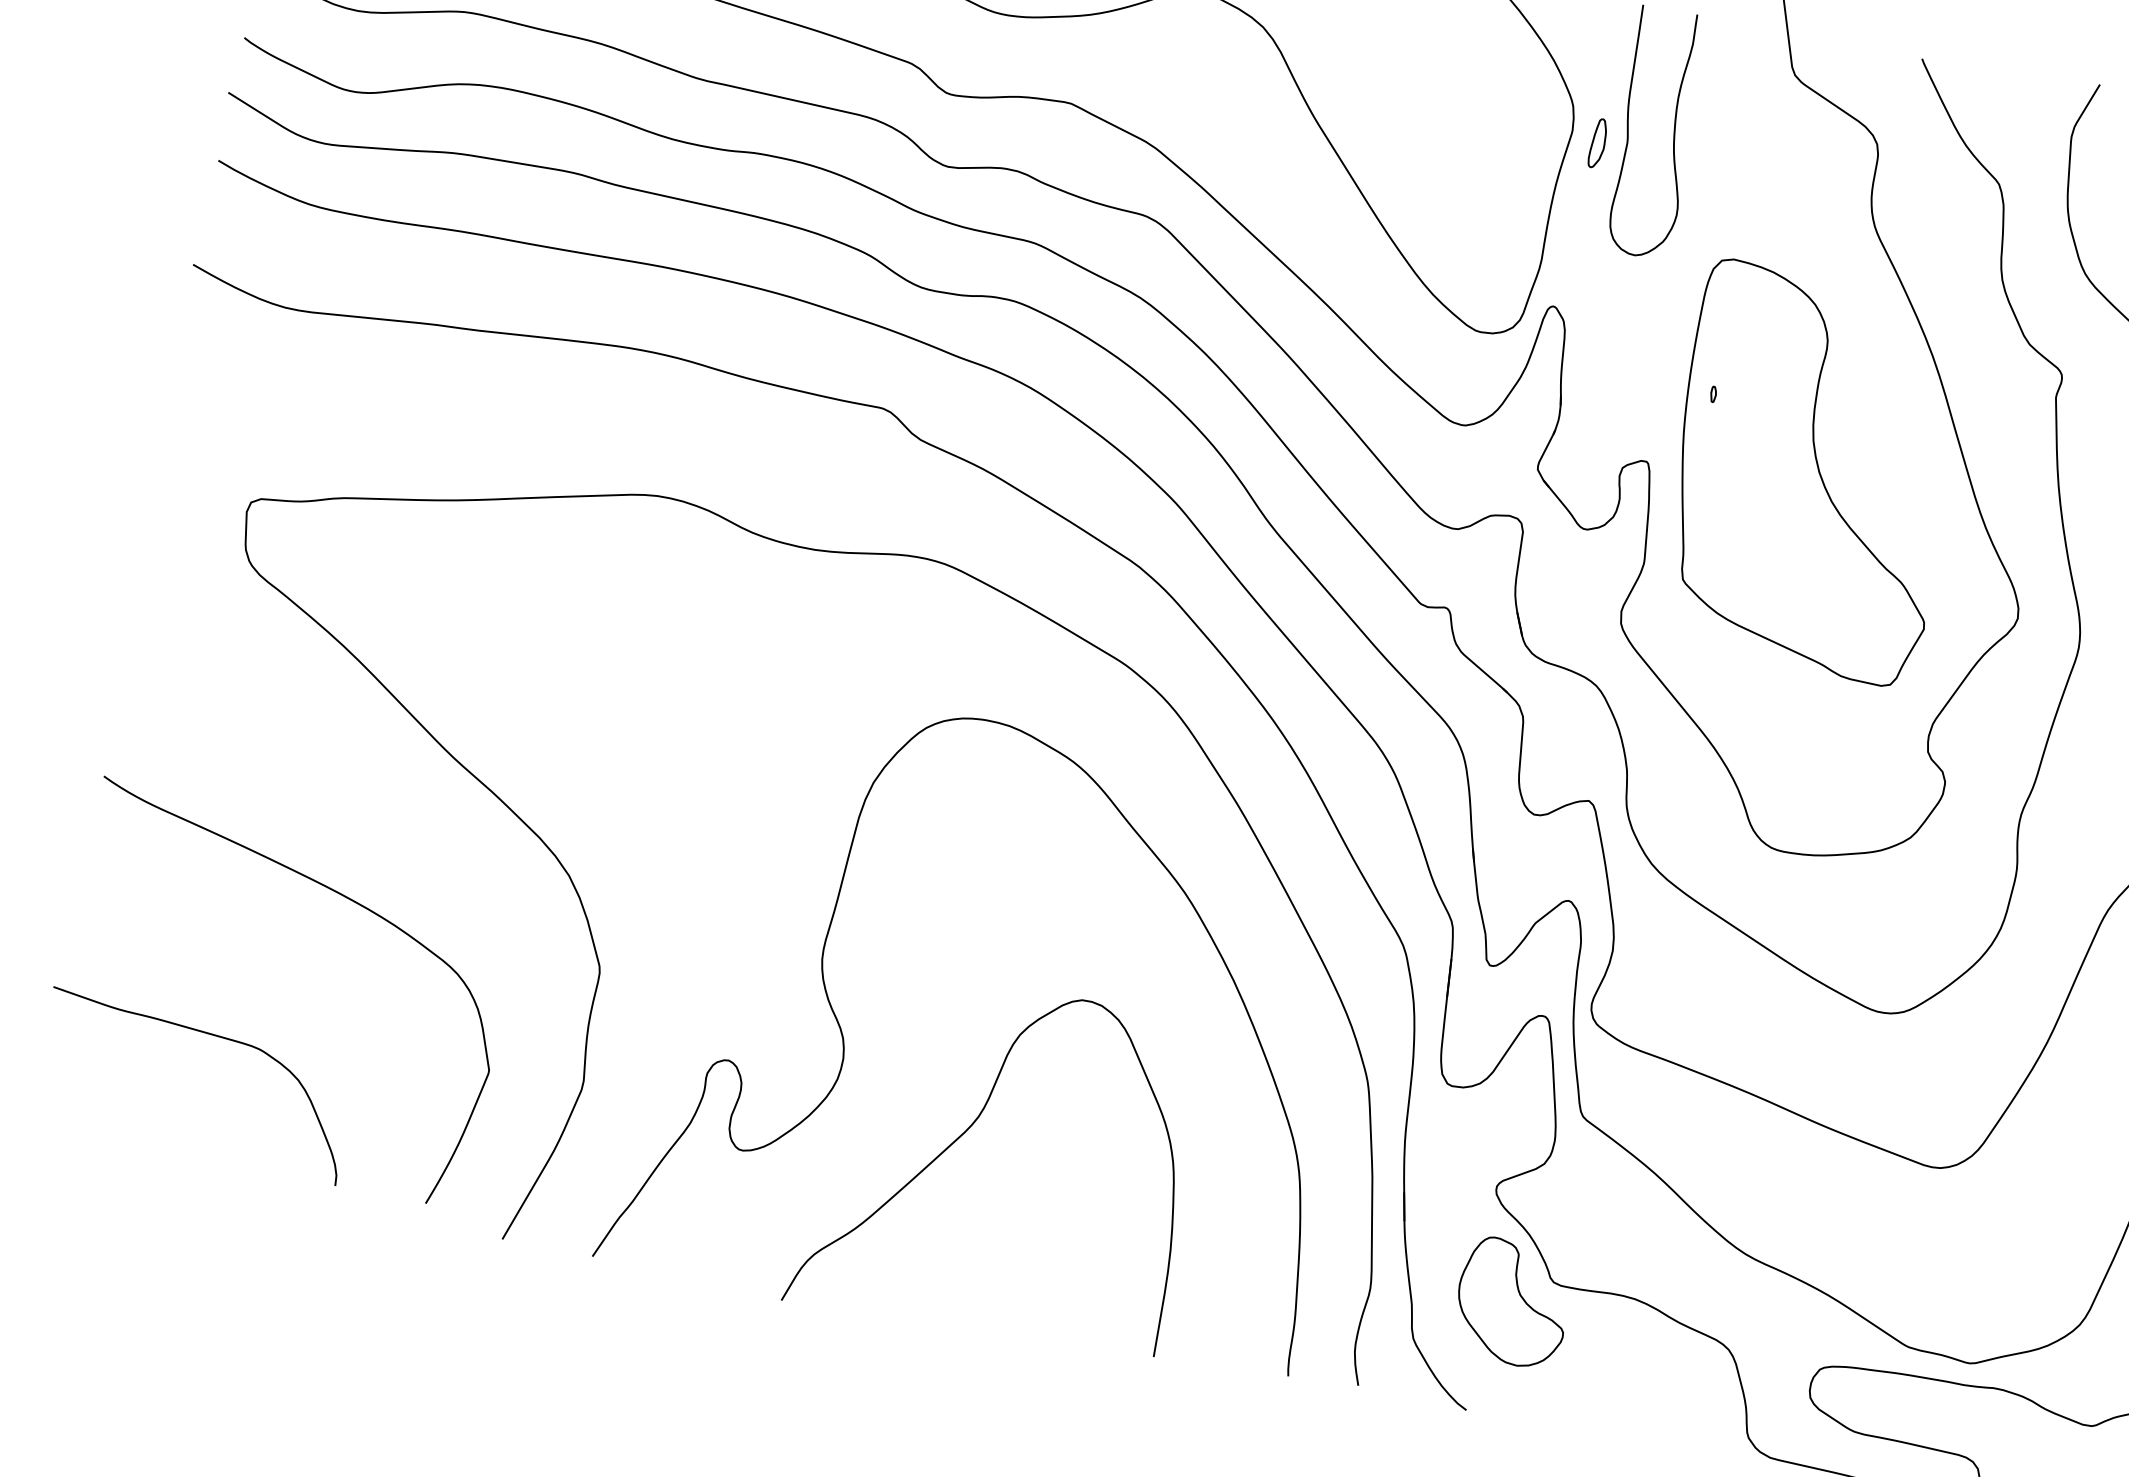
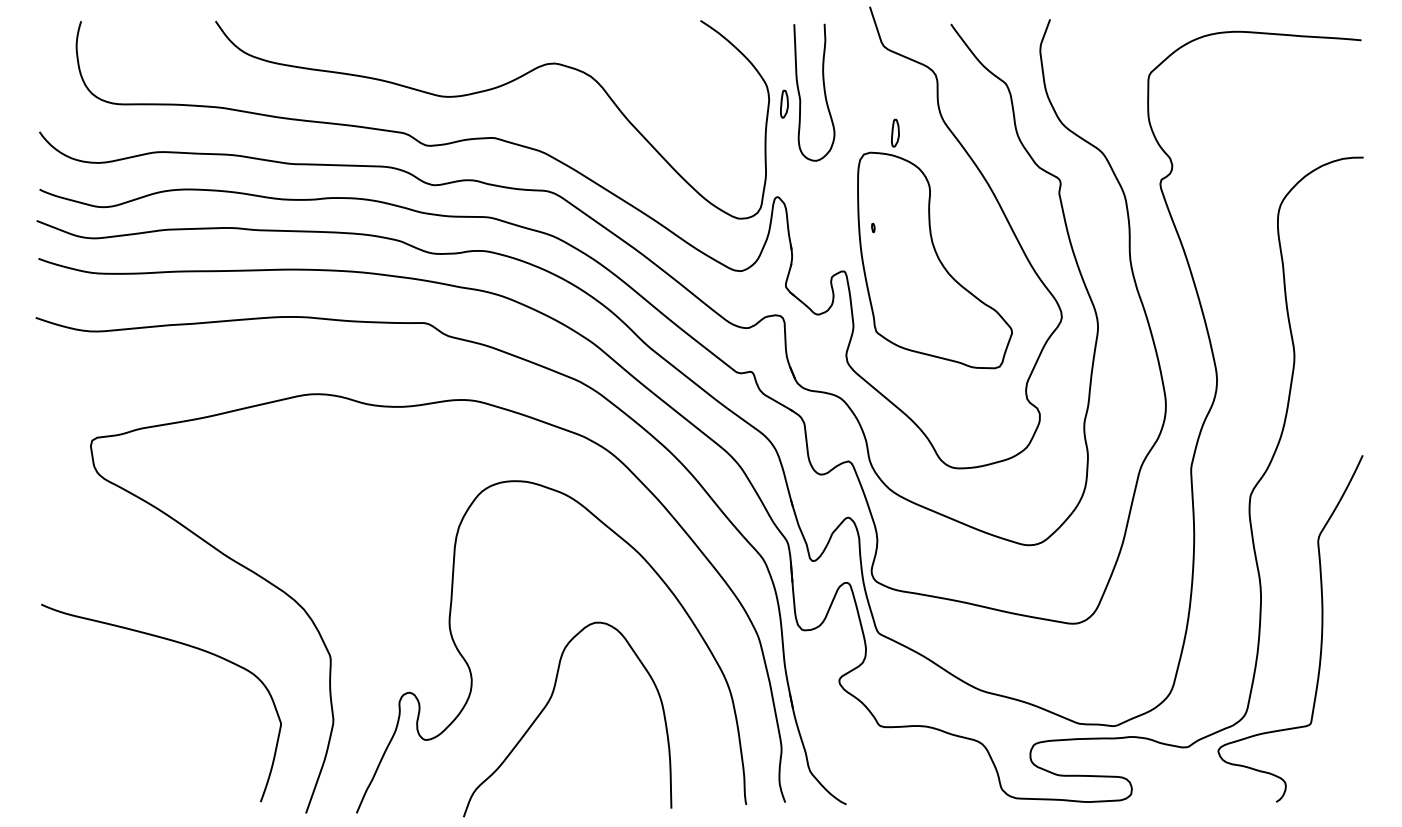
part: (1785, 232) -> (895, 132), added
curve: (215, 1037) -> (129, 734), removed
part: (1511, 1302) -> (859, 741), removed

